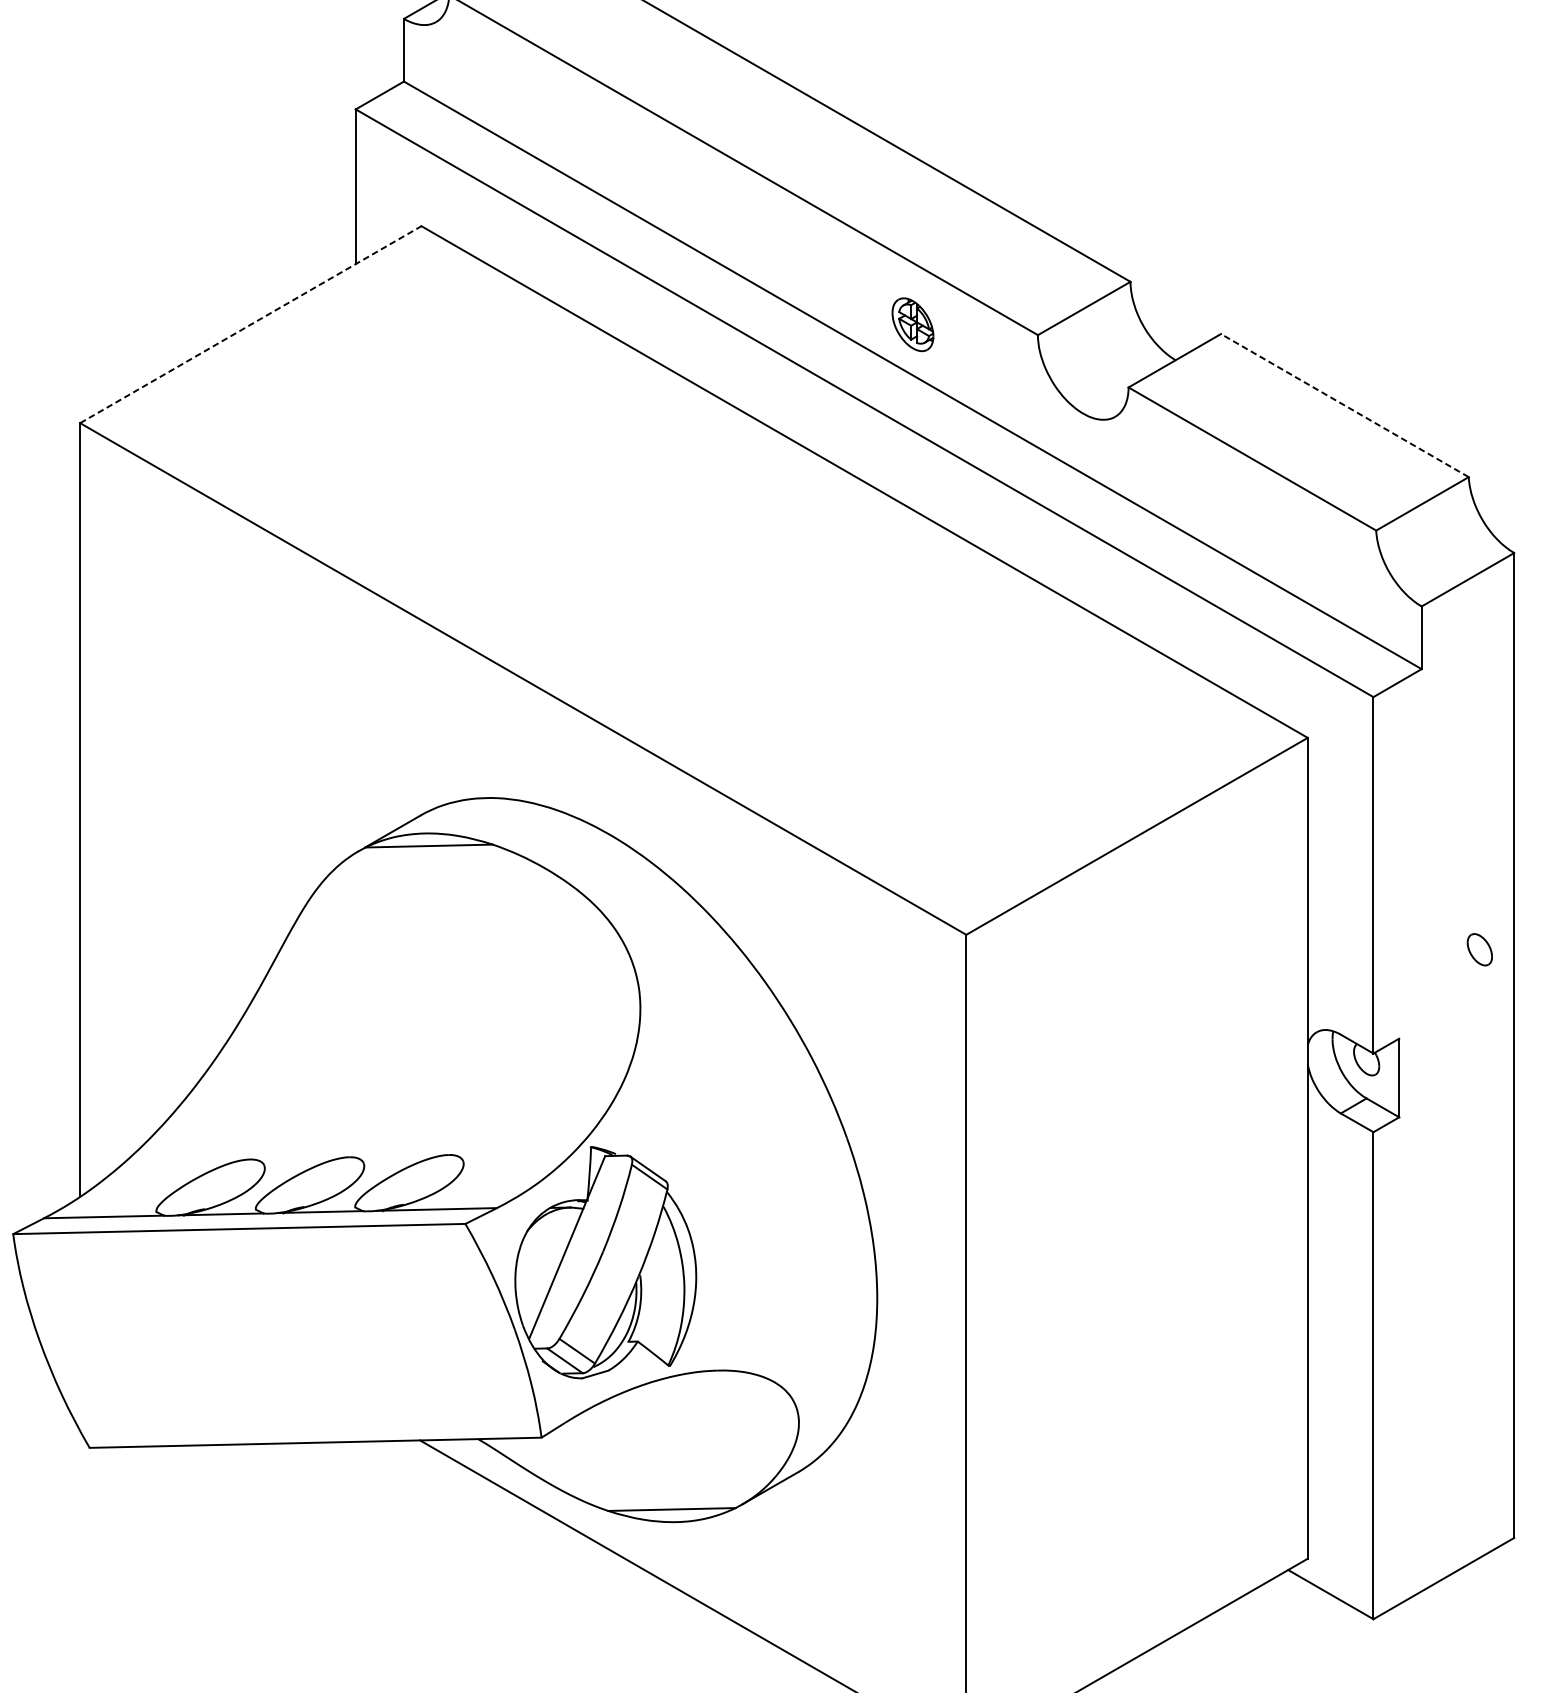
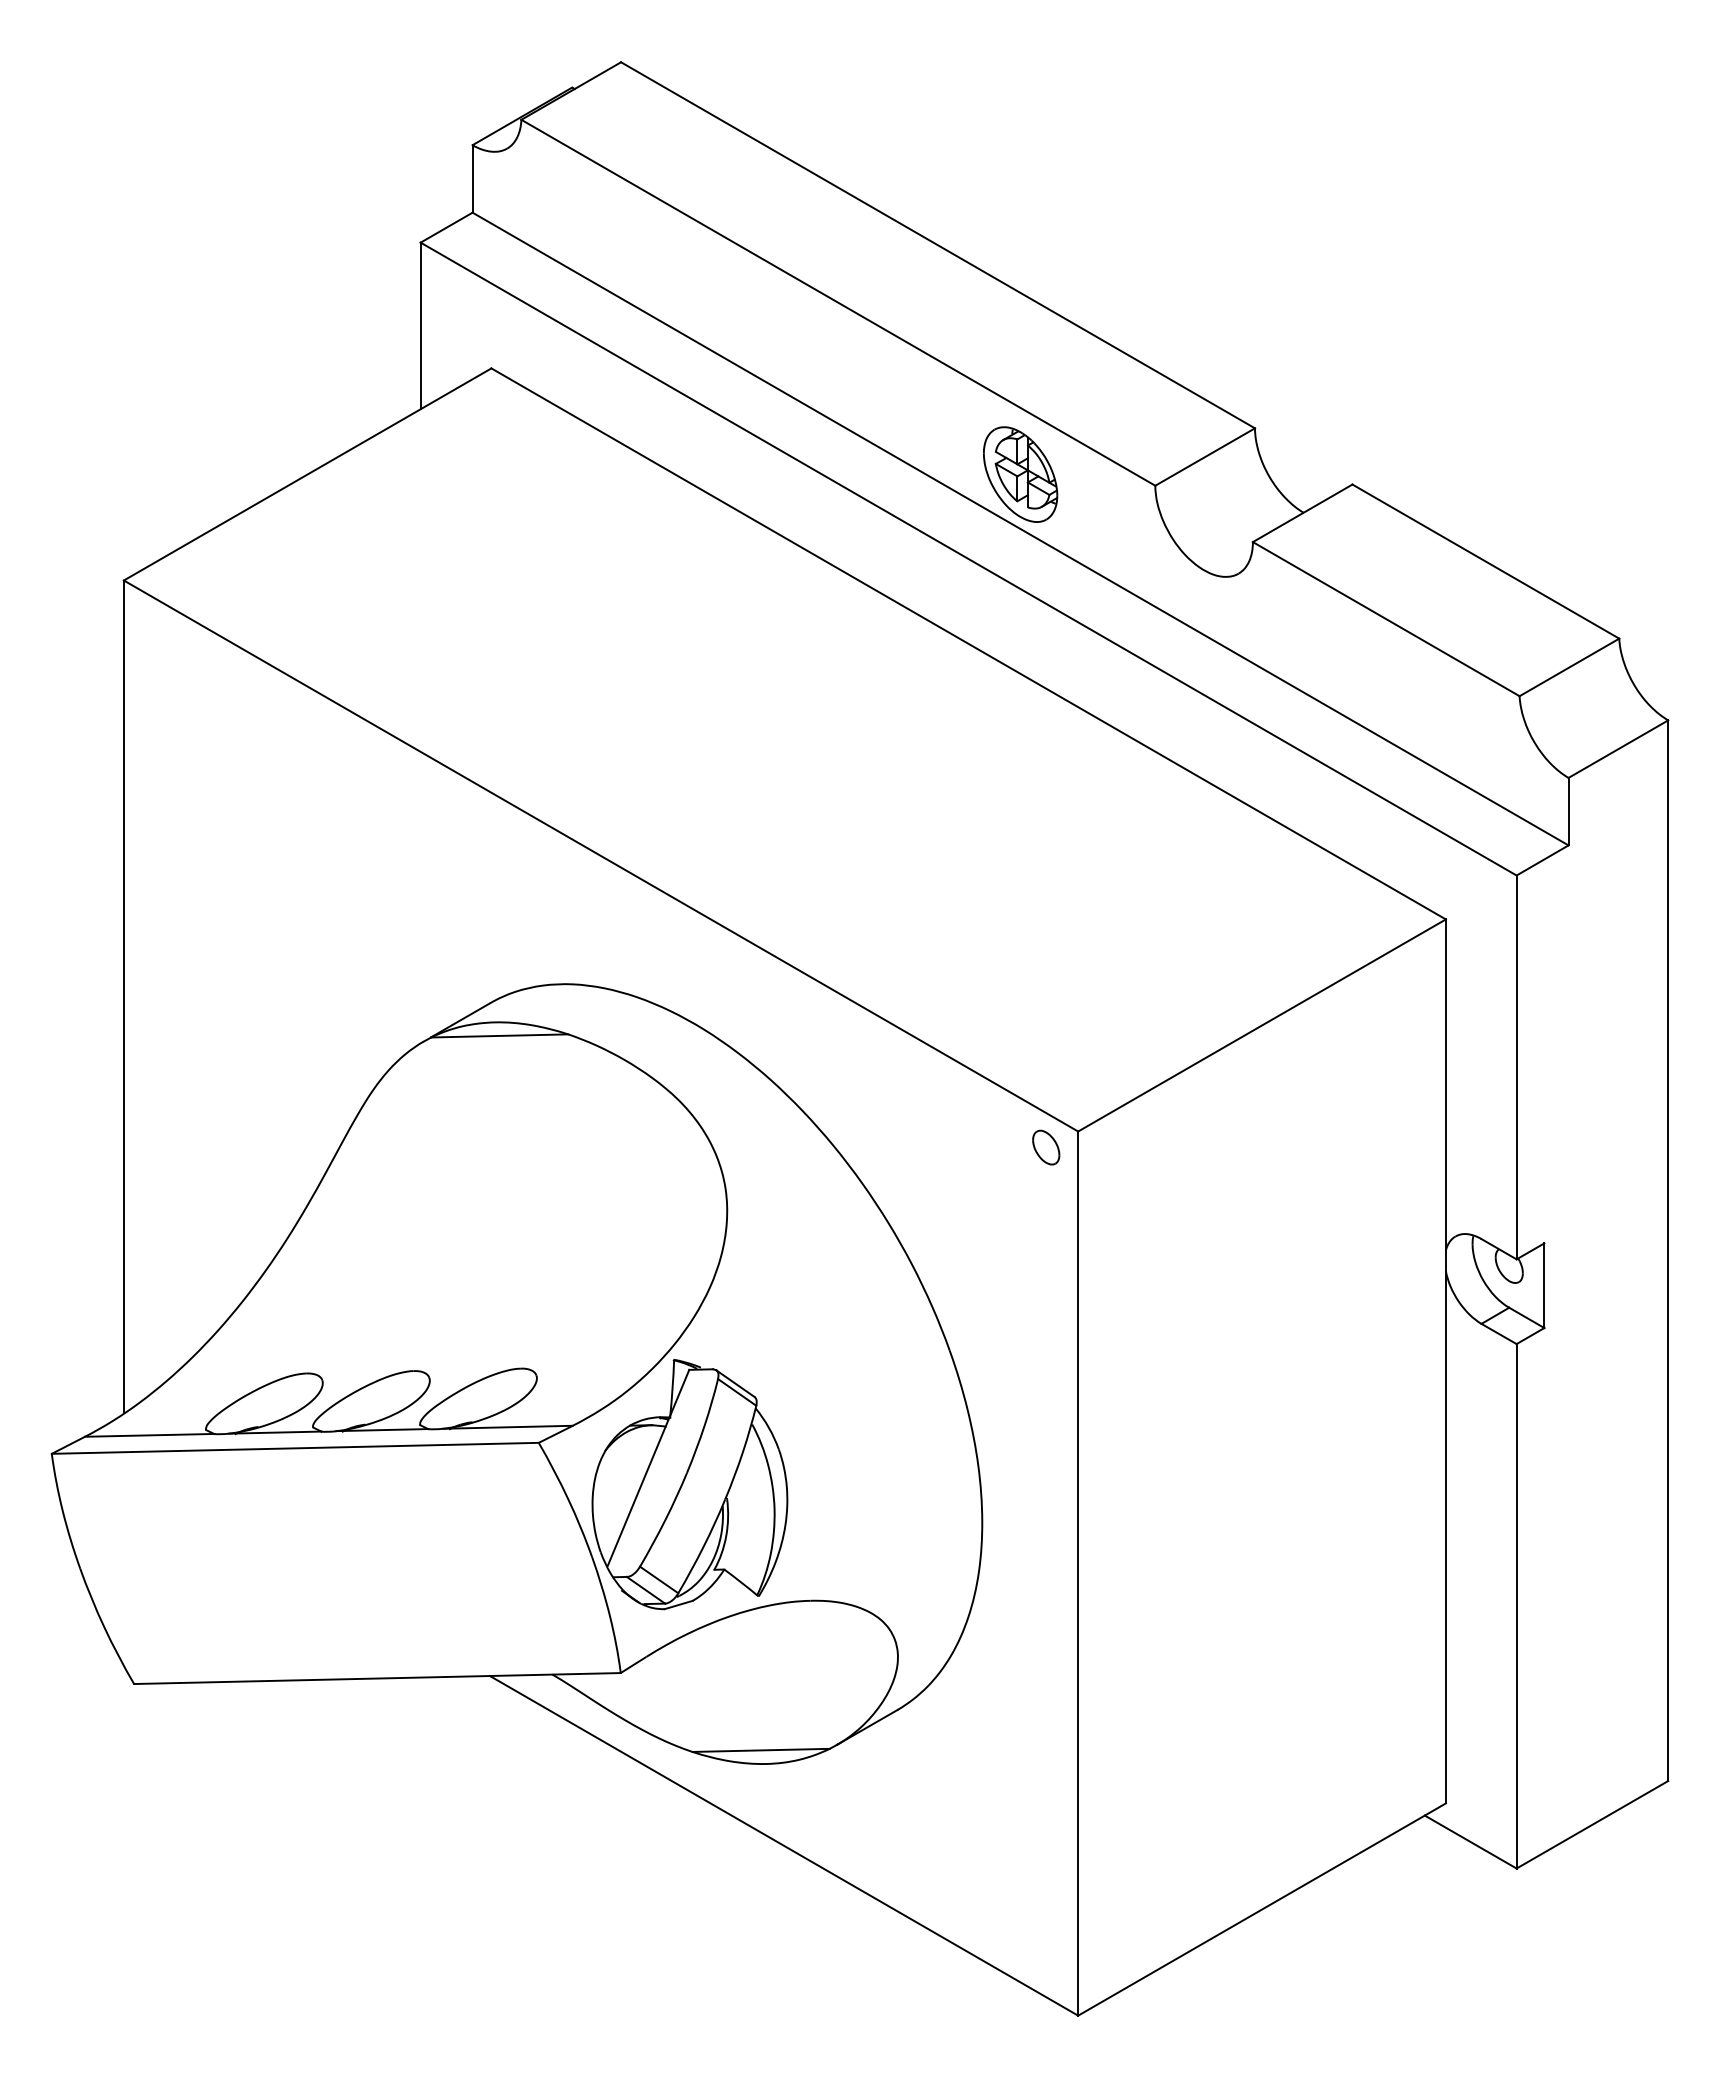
line: (251, 324) -> (308, 474), dashed -> solid
part: (912, 324) -> (1020, 474), size x1.67
line: (1344, 405) -> (1485, 561), dashed -> solid
part: (1480, 949) -> (1046, 1147), moved

